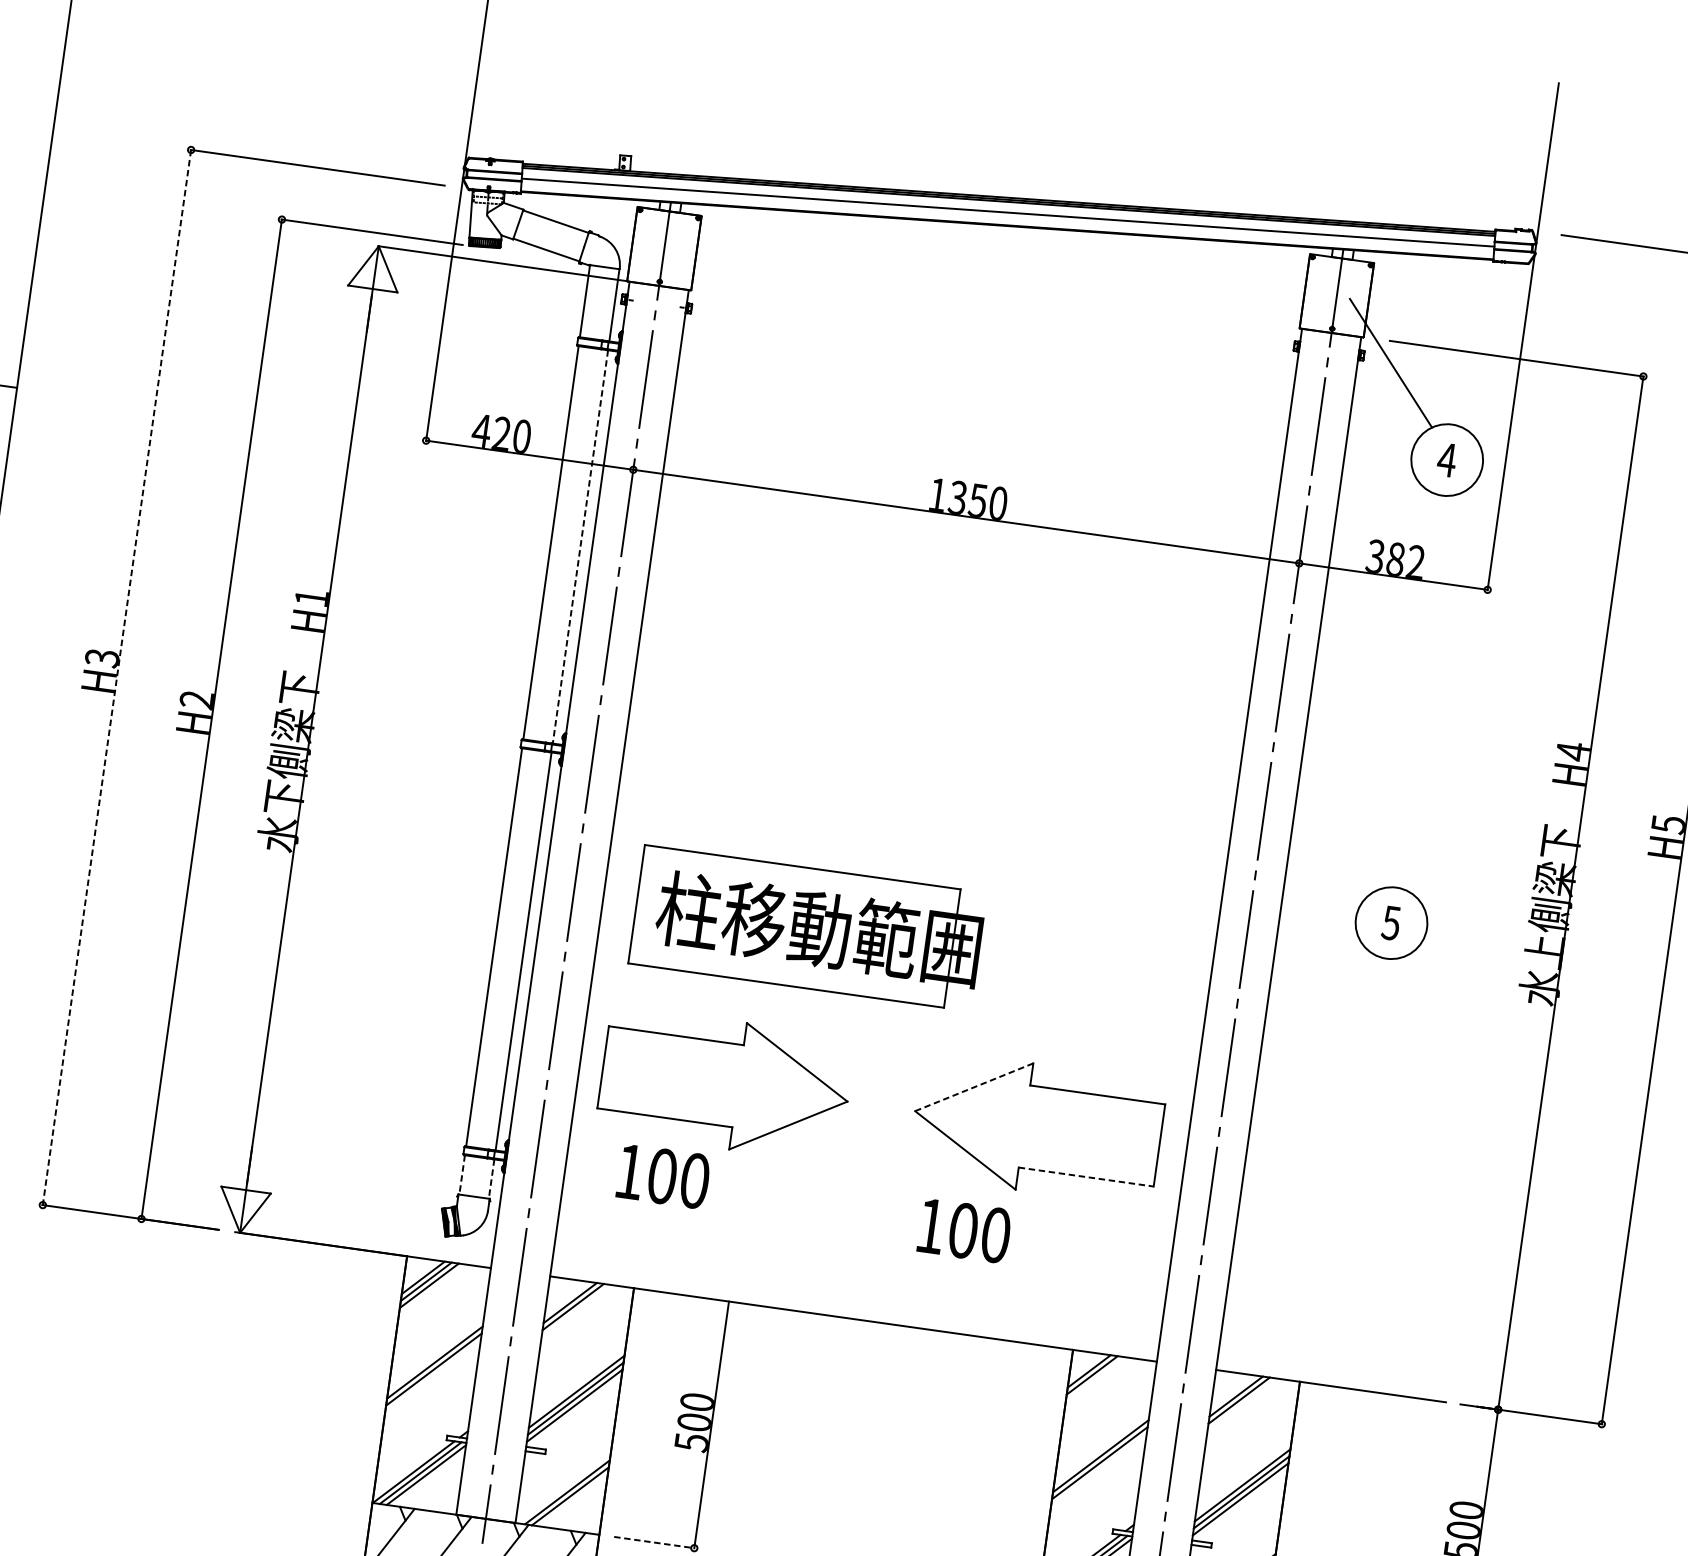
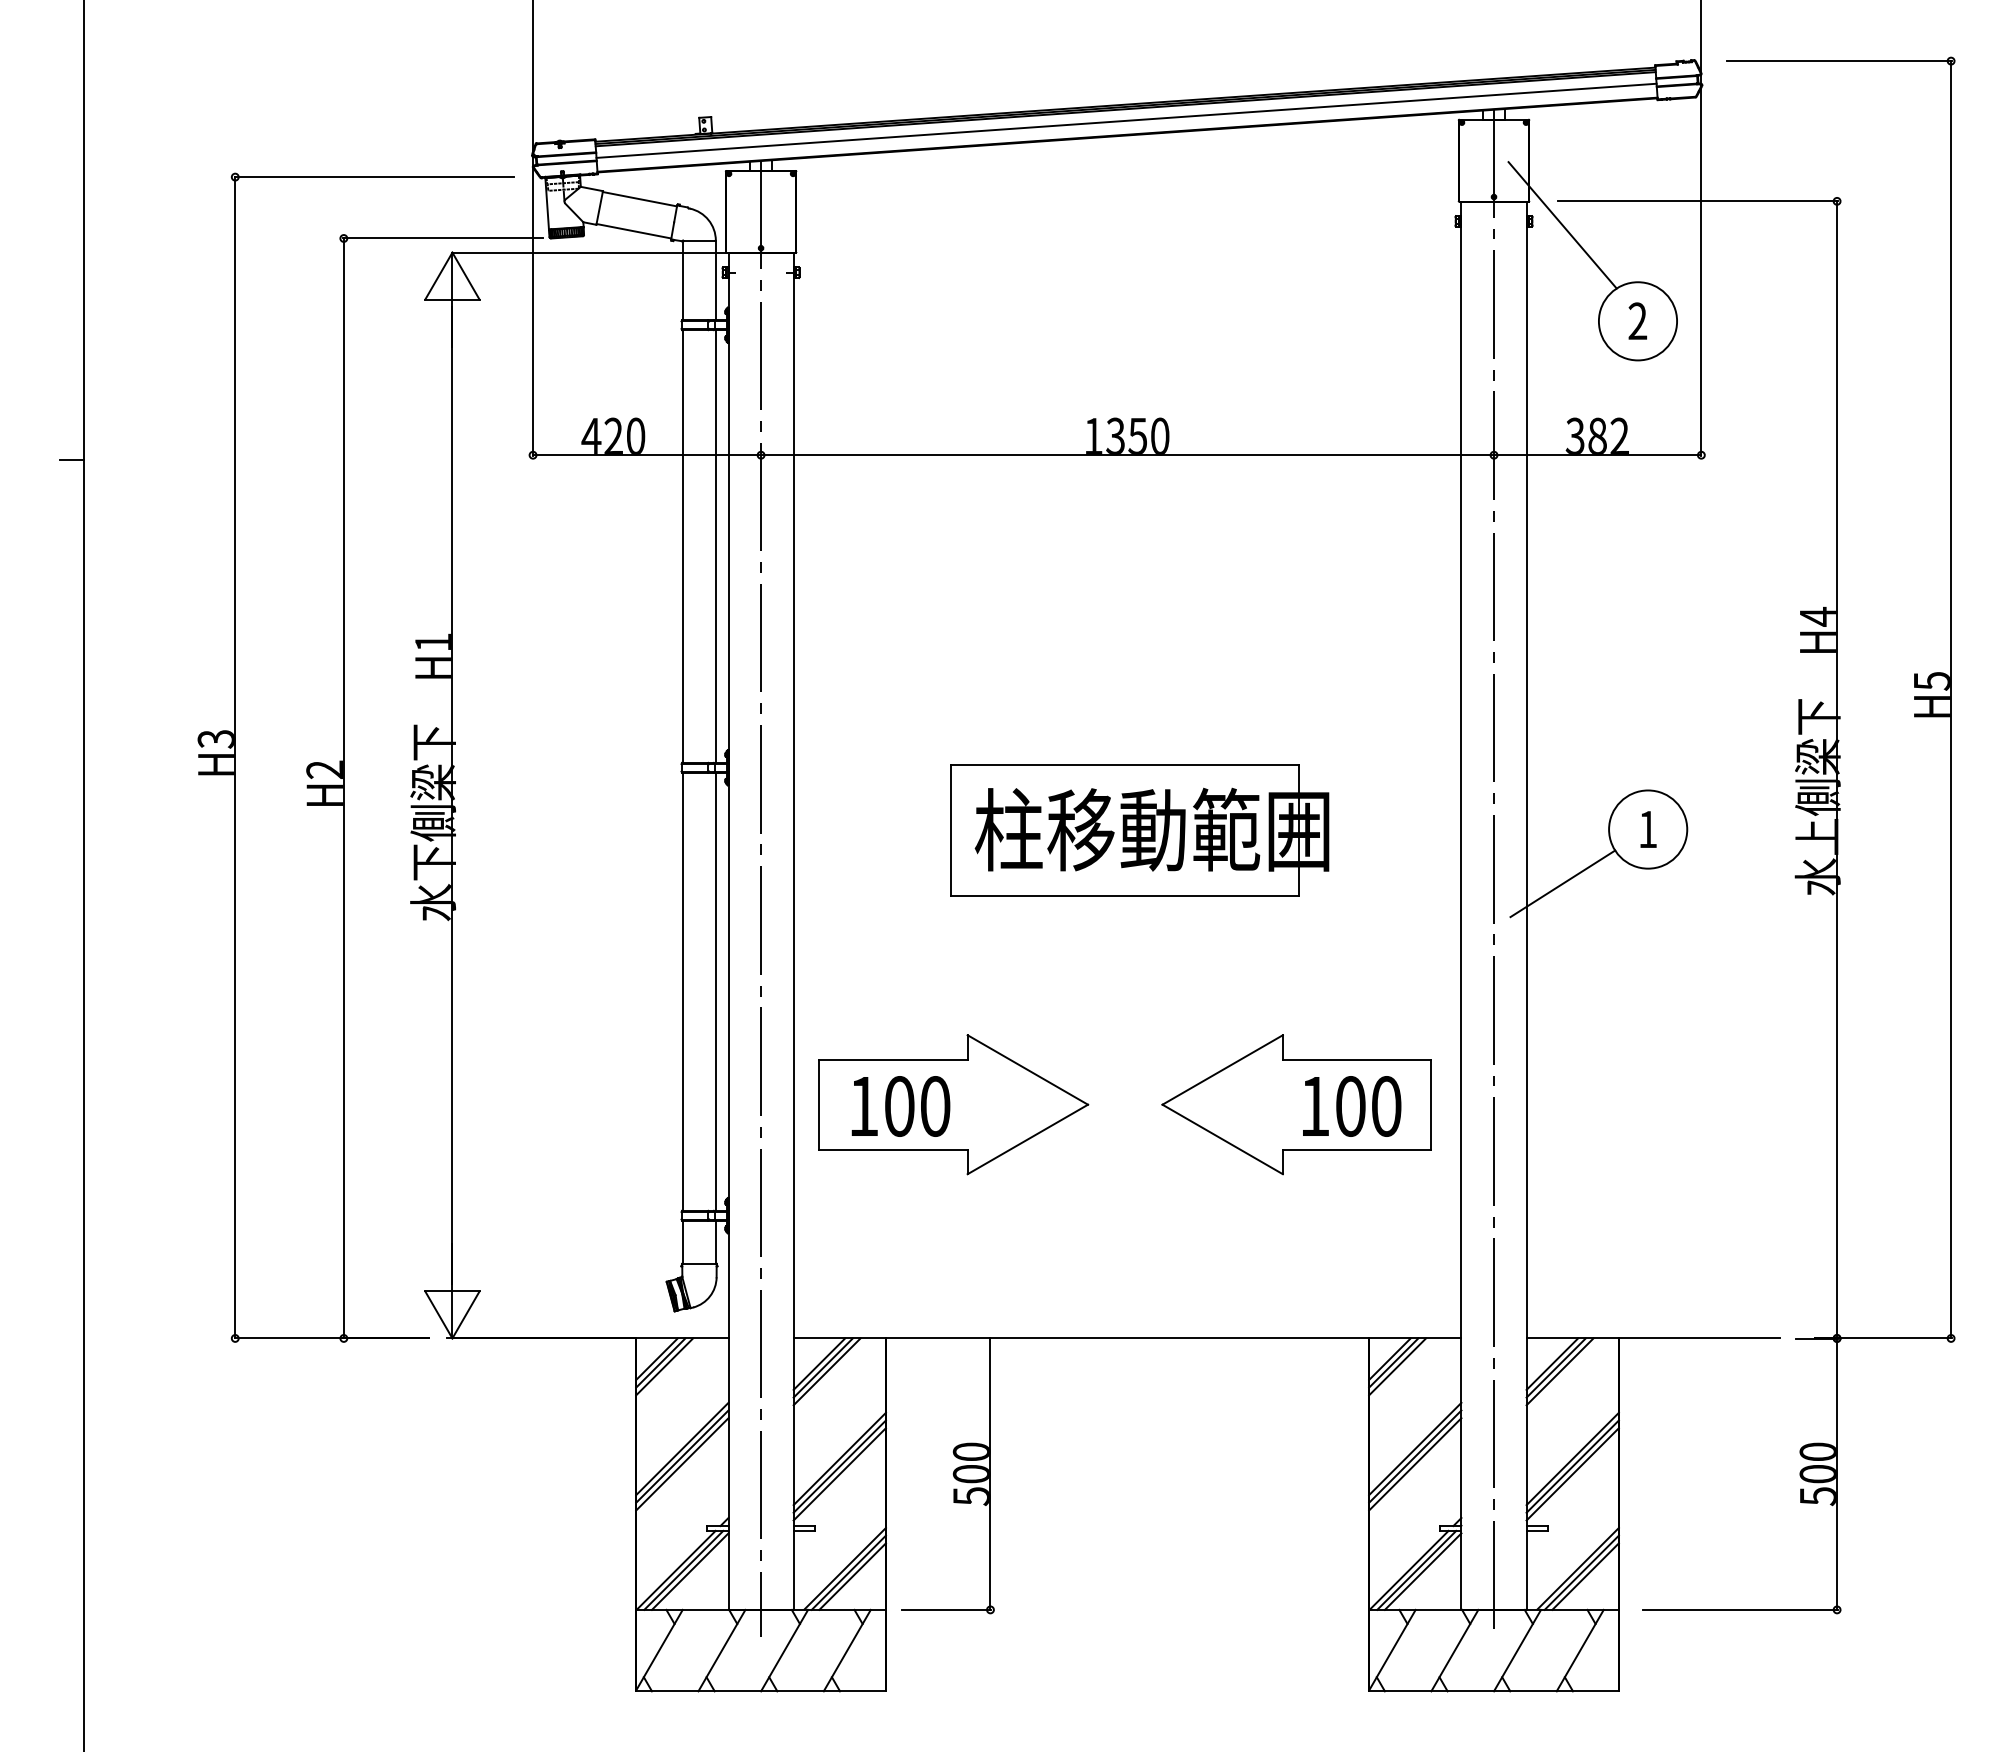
text: (1446, 459) -> (1637, 320), 4 -> 2
line: (580, 547) -> (715, 547), dashed -> solid
line: (117, 677) -> (235, 757), dashed -> solid
text: (1390, 923) -> (1647, 829), 5 -> 1
part: (807, 928) -> (1139, 830), moved
line: (1306, 961) -> (1562, 883), added
line: (975, 1086) -> (1223, 1069), dashed -> solid
line: (462, 1175) -> (683, 1242), dashed -> solid
text: (663, 1176) -> (900, 1106), moved
line: (1086, 1176) -> (1357, 1149), dashed -> solid
line: (491, 1179) -> (715, 1242), dashed -> solid
text: (965, 1230) -> (1352, 1106), moved
line: (575, 1310) -> (826, 1371), added
line: (433, 1376) -> (682, 1464), added
line: (1095, 1379) -> (1397, 1366), added
line: (1241, 1404) -> (1559, 1371), added
line: (1099, 1470) -> (1415, 1464), added
line: (573, 1500) -> (852, 1576), added
line: (655, 1542) -> (947, 1609), dashed -> solid

